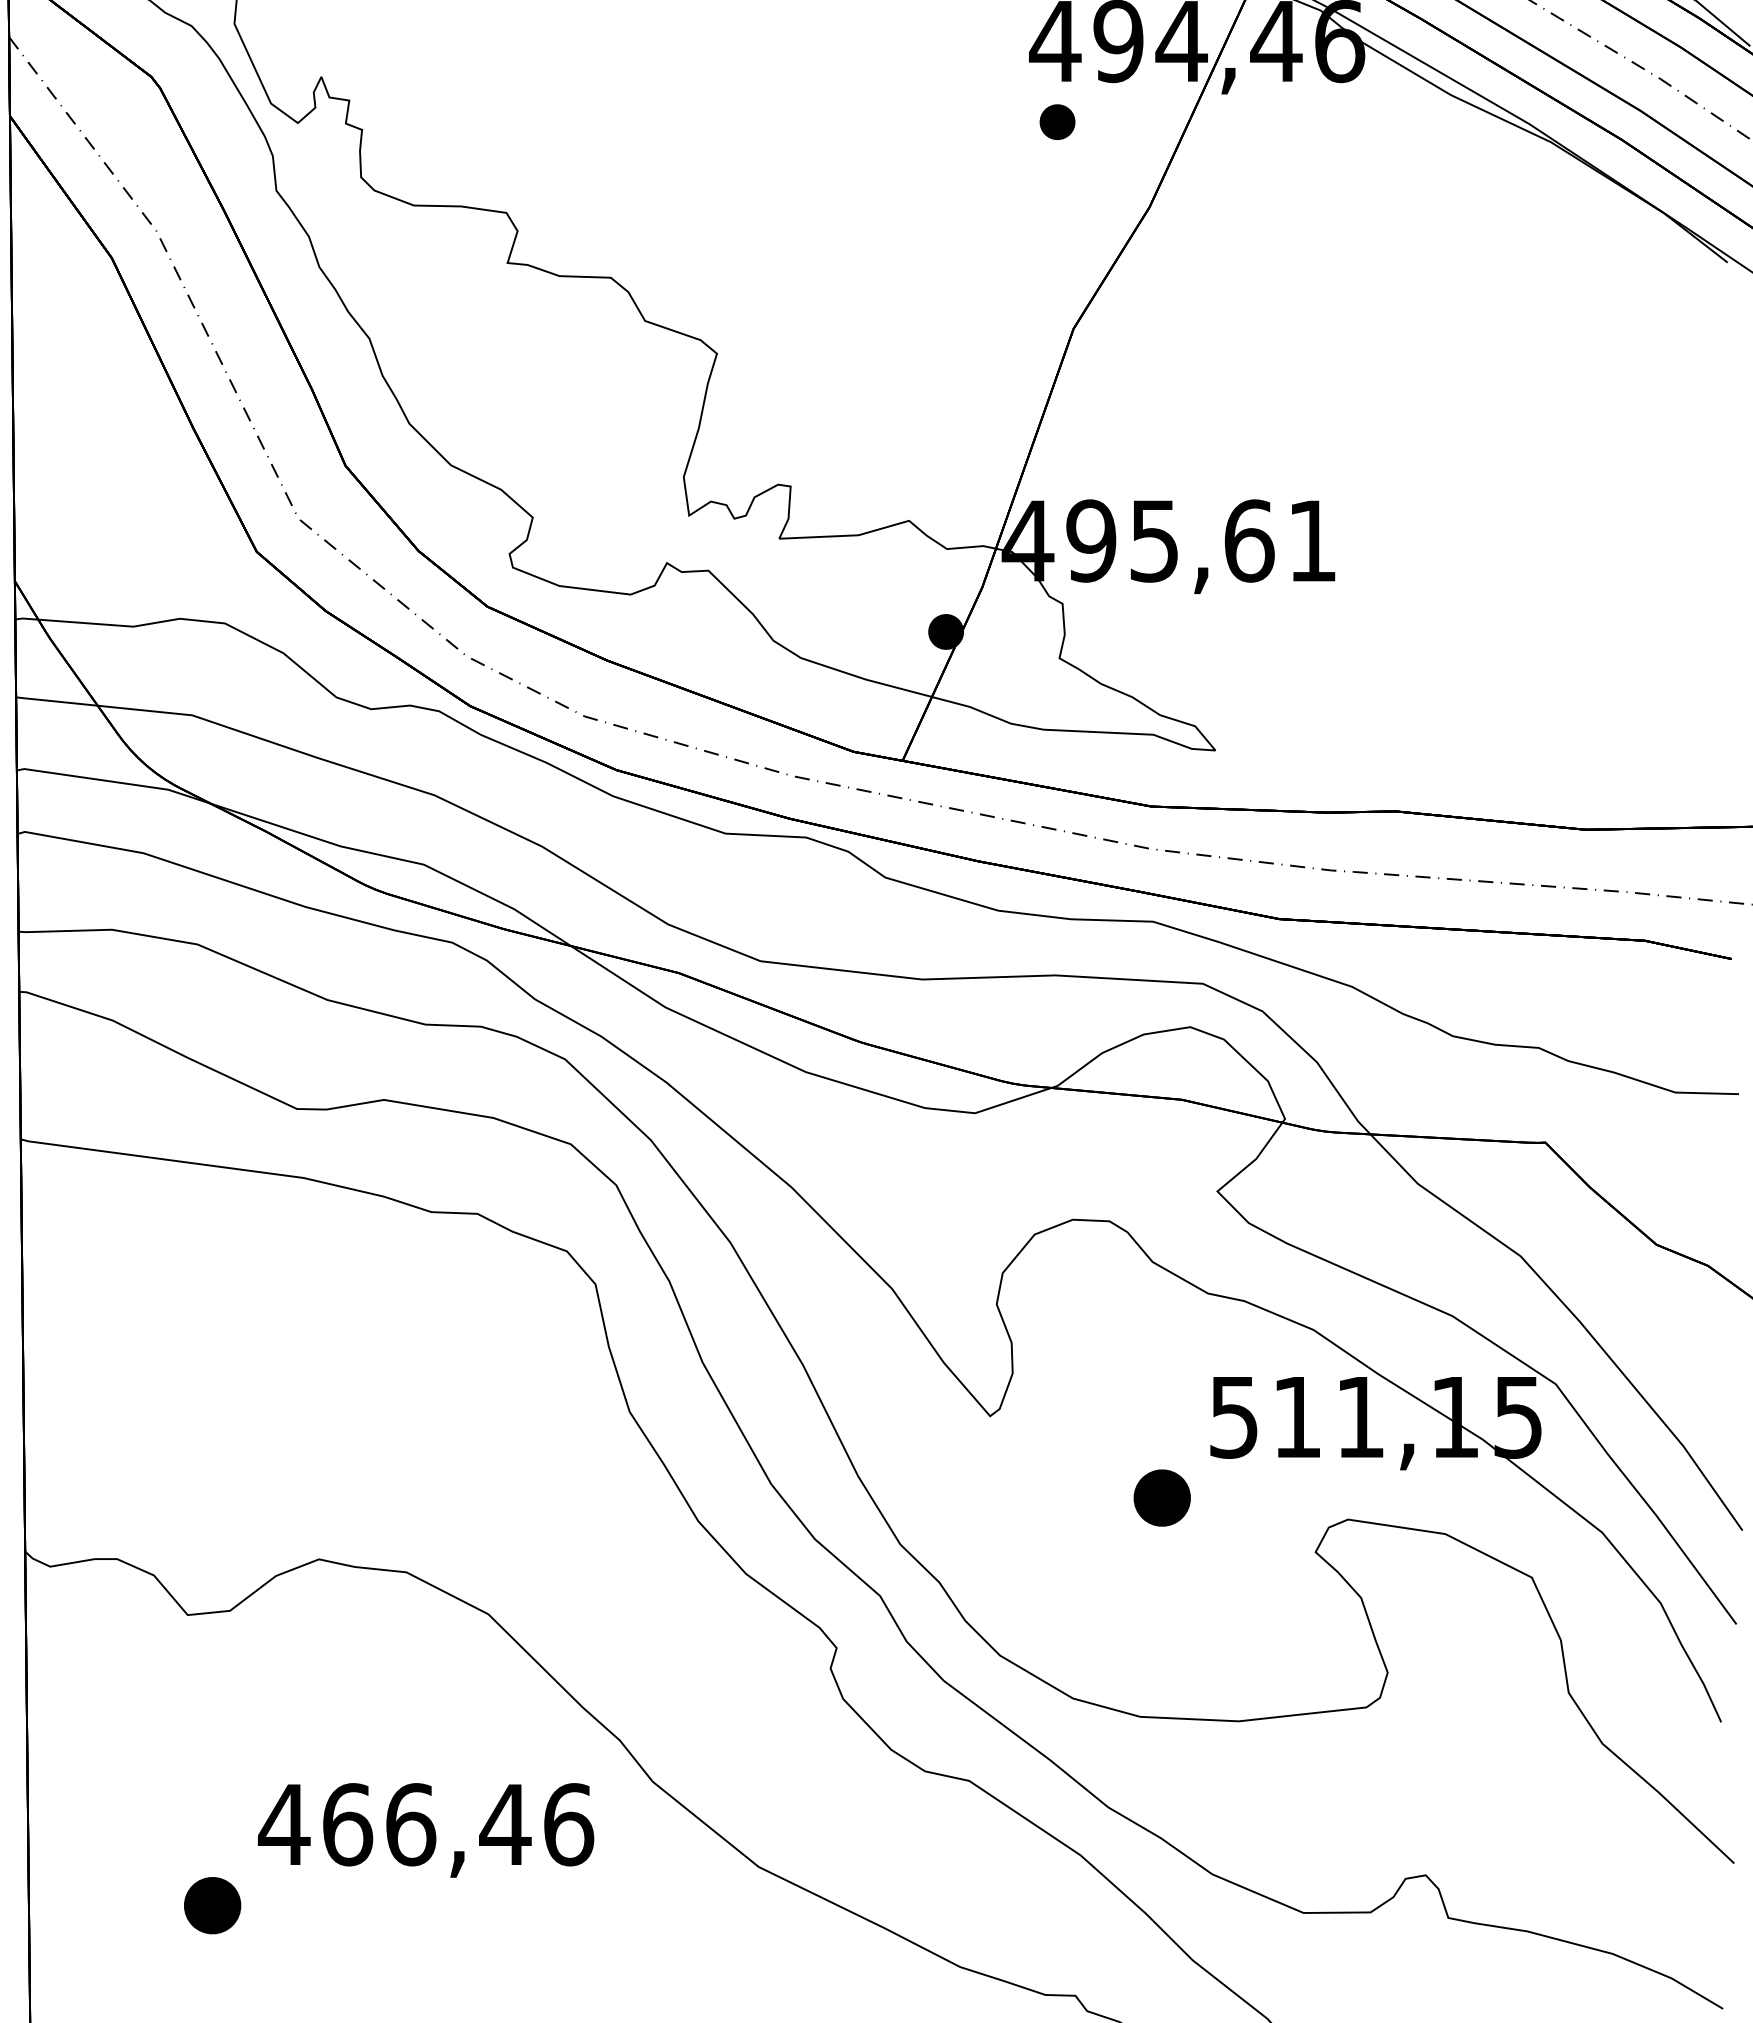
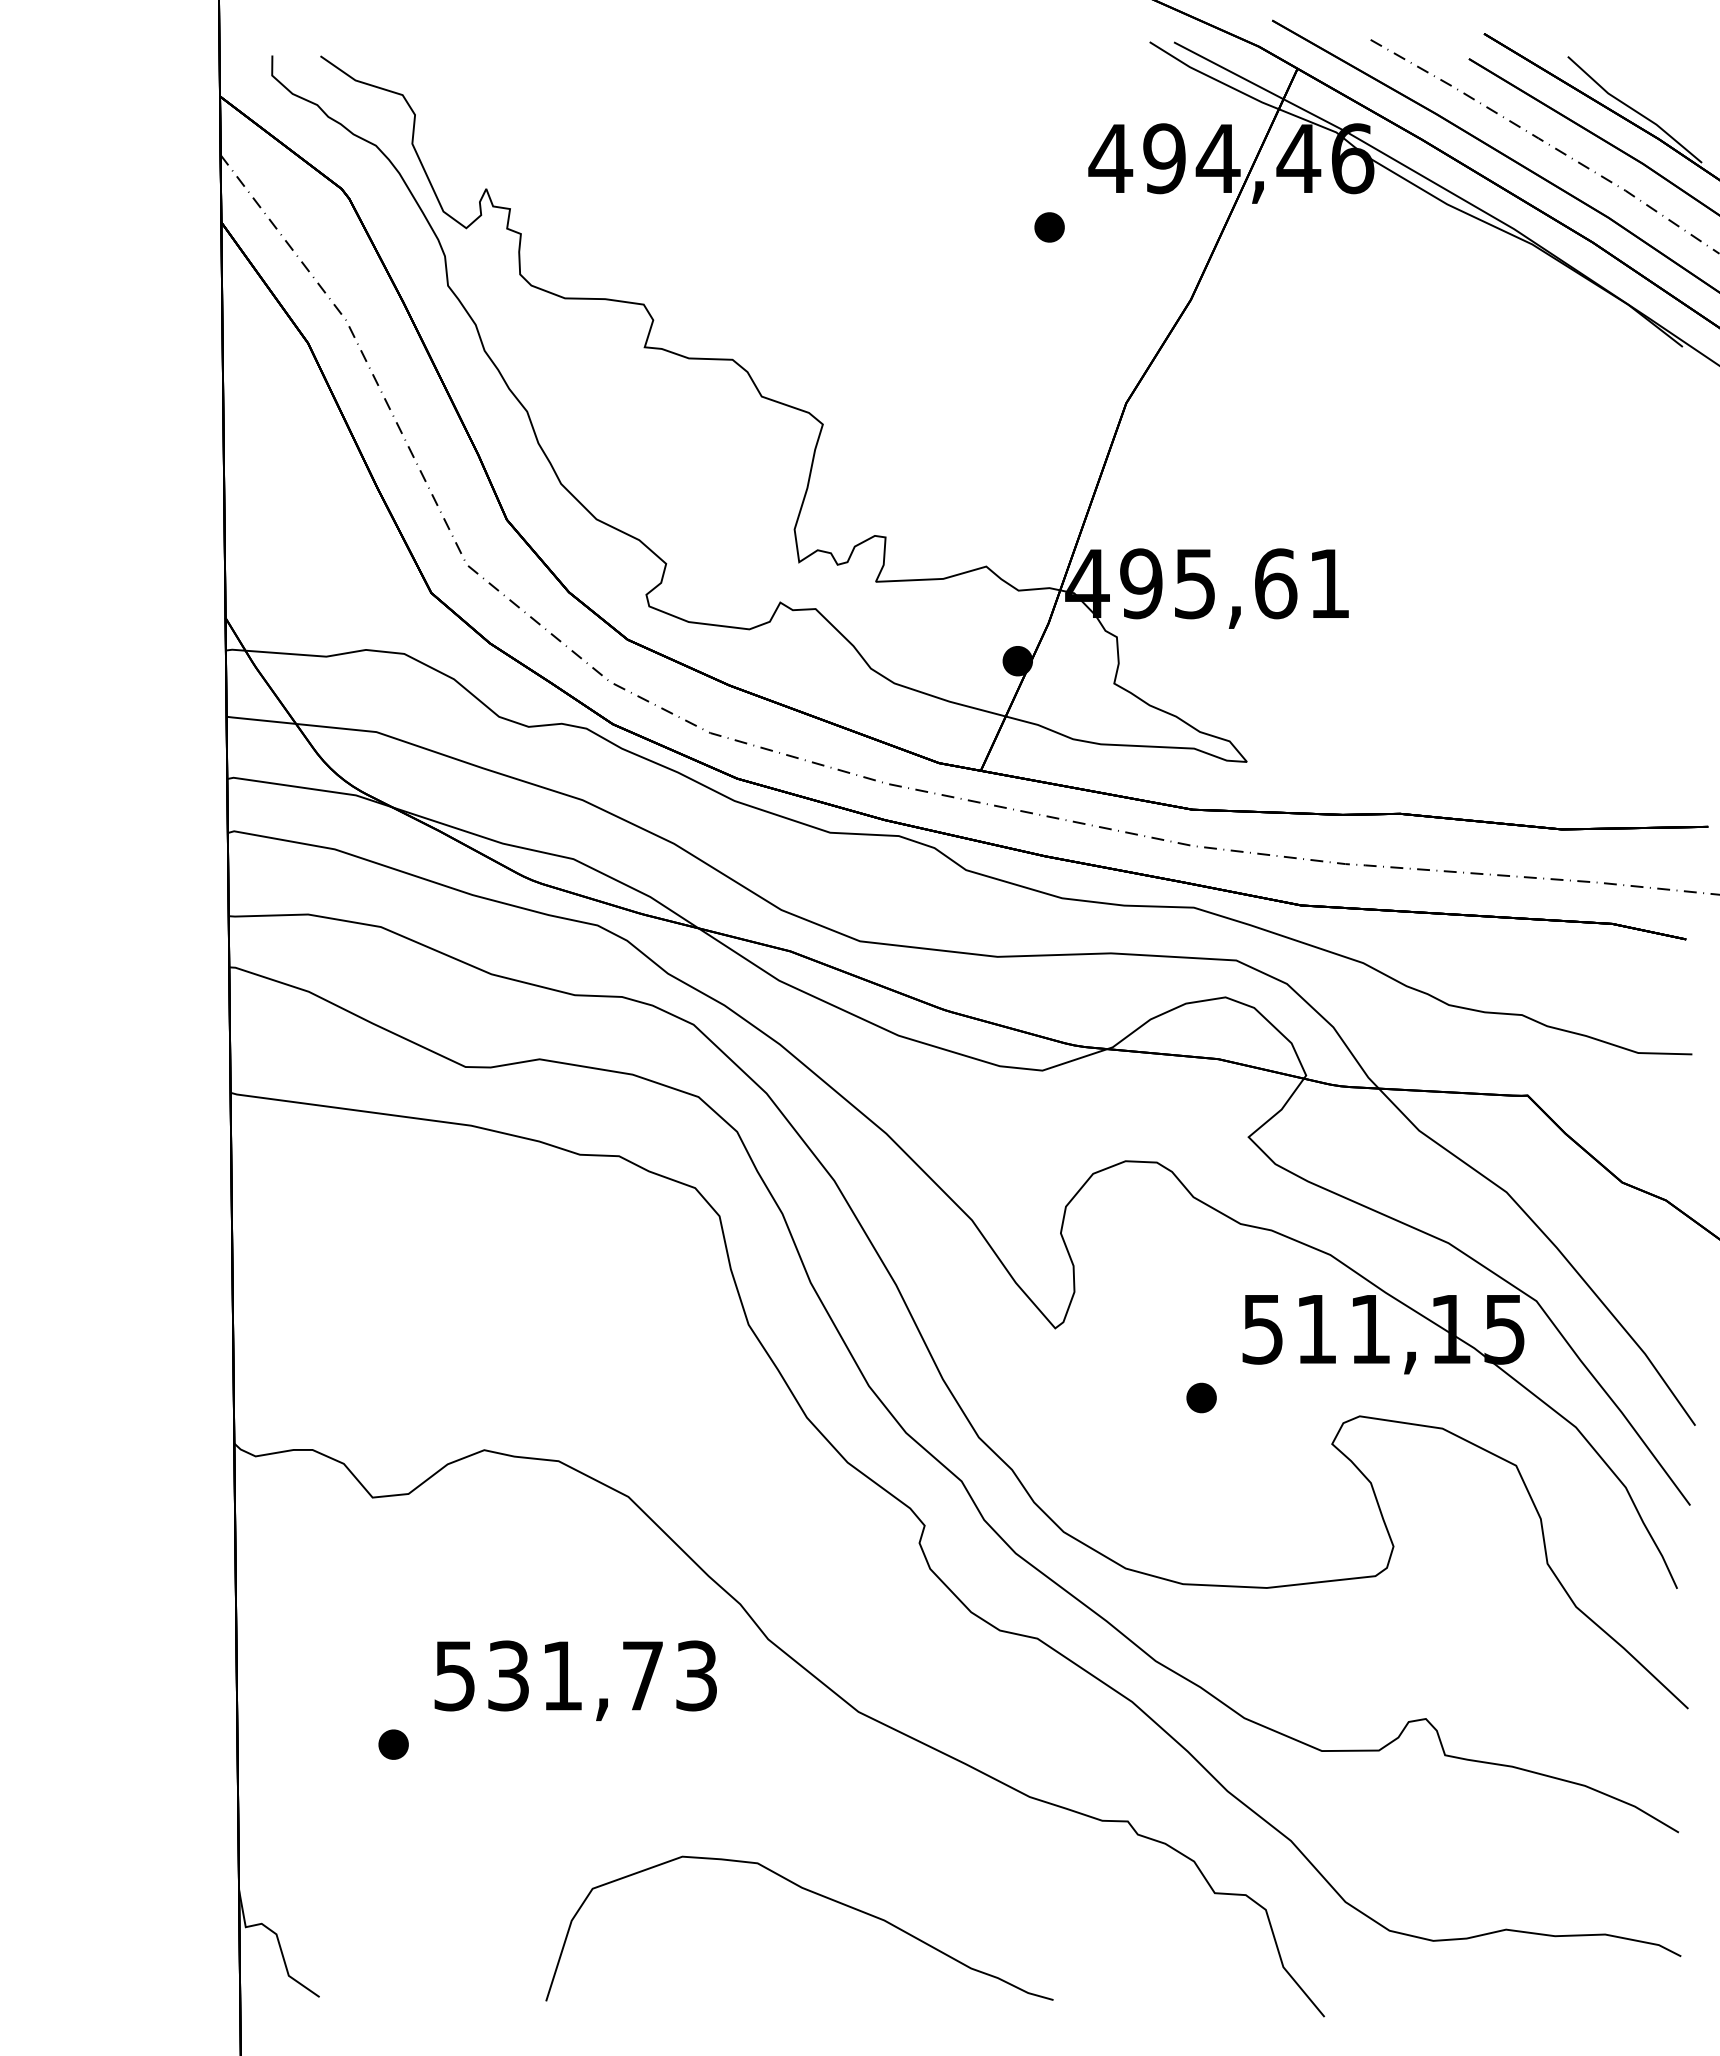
part: (1057, 122) -> (1049, 227), moved
part: (1162, 1497) -> (1201, 1397), size x0.62
text: (426, 1824) -> (575, 1675), 466,46 -> 531,73
part: (212, 1905) -> (393, 1744), size x0.62

